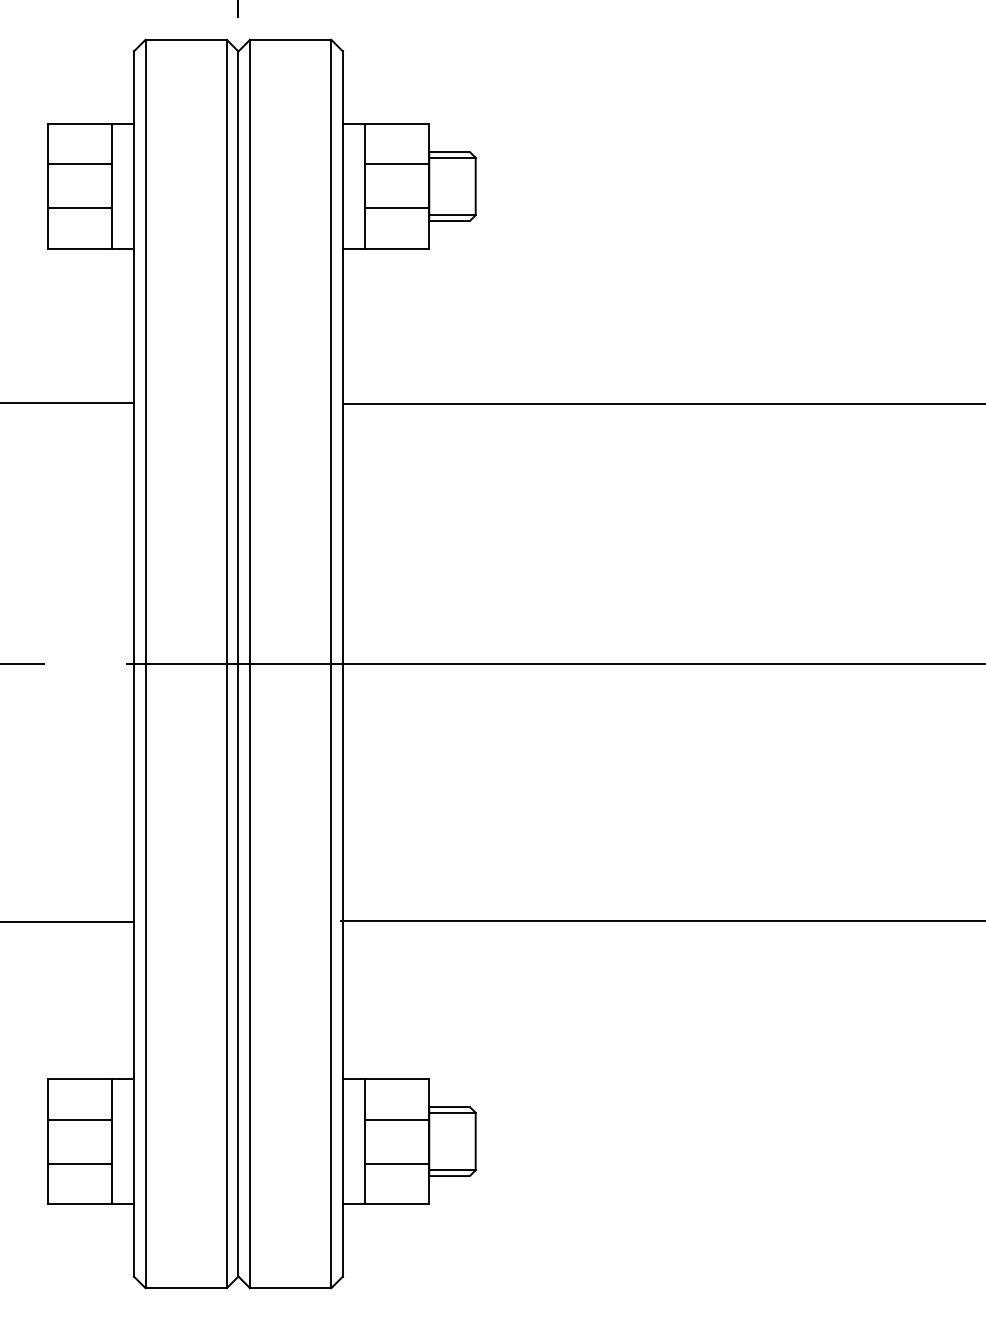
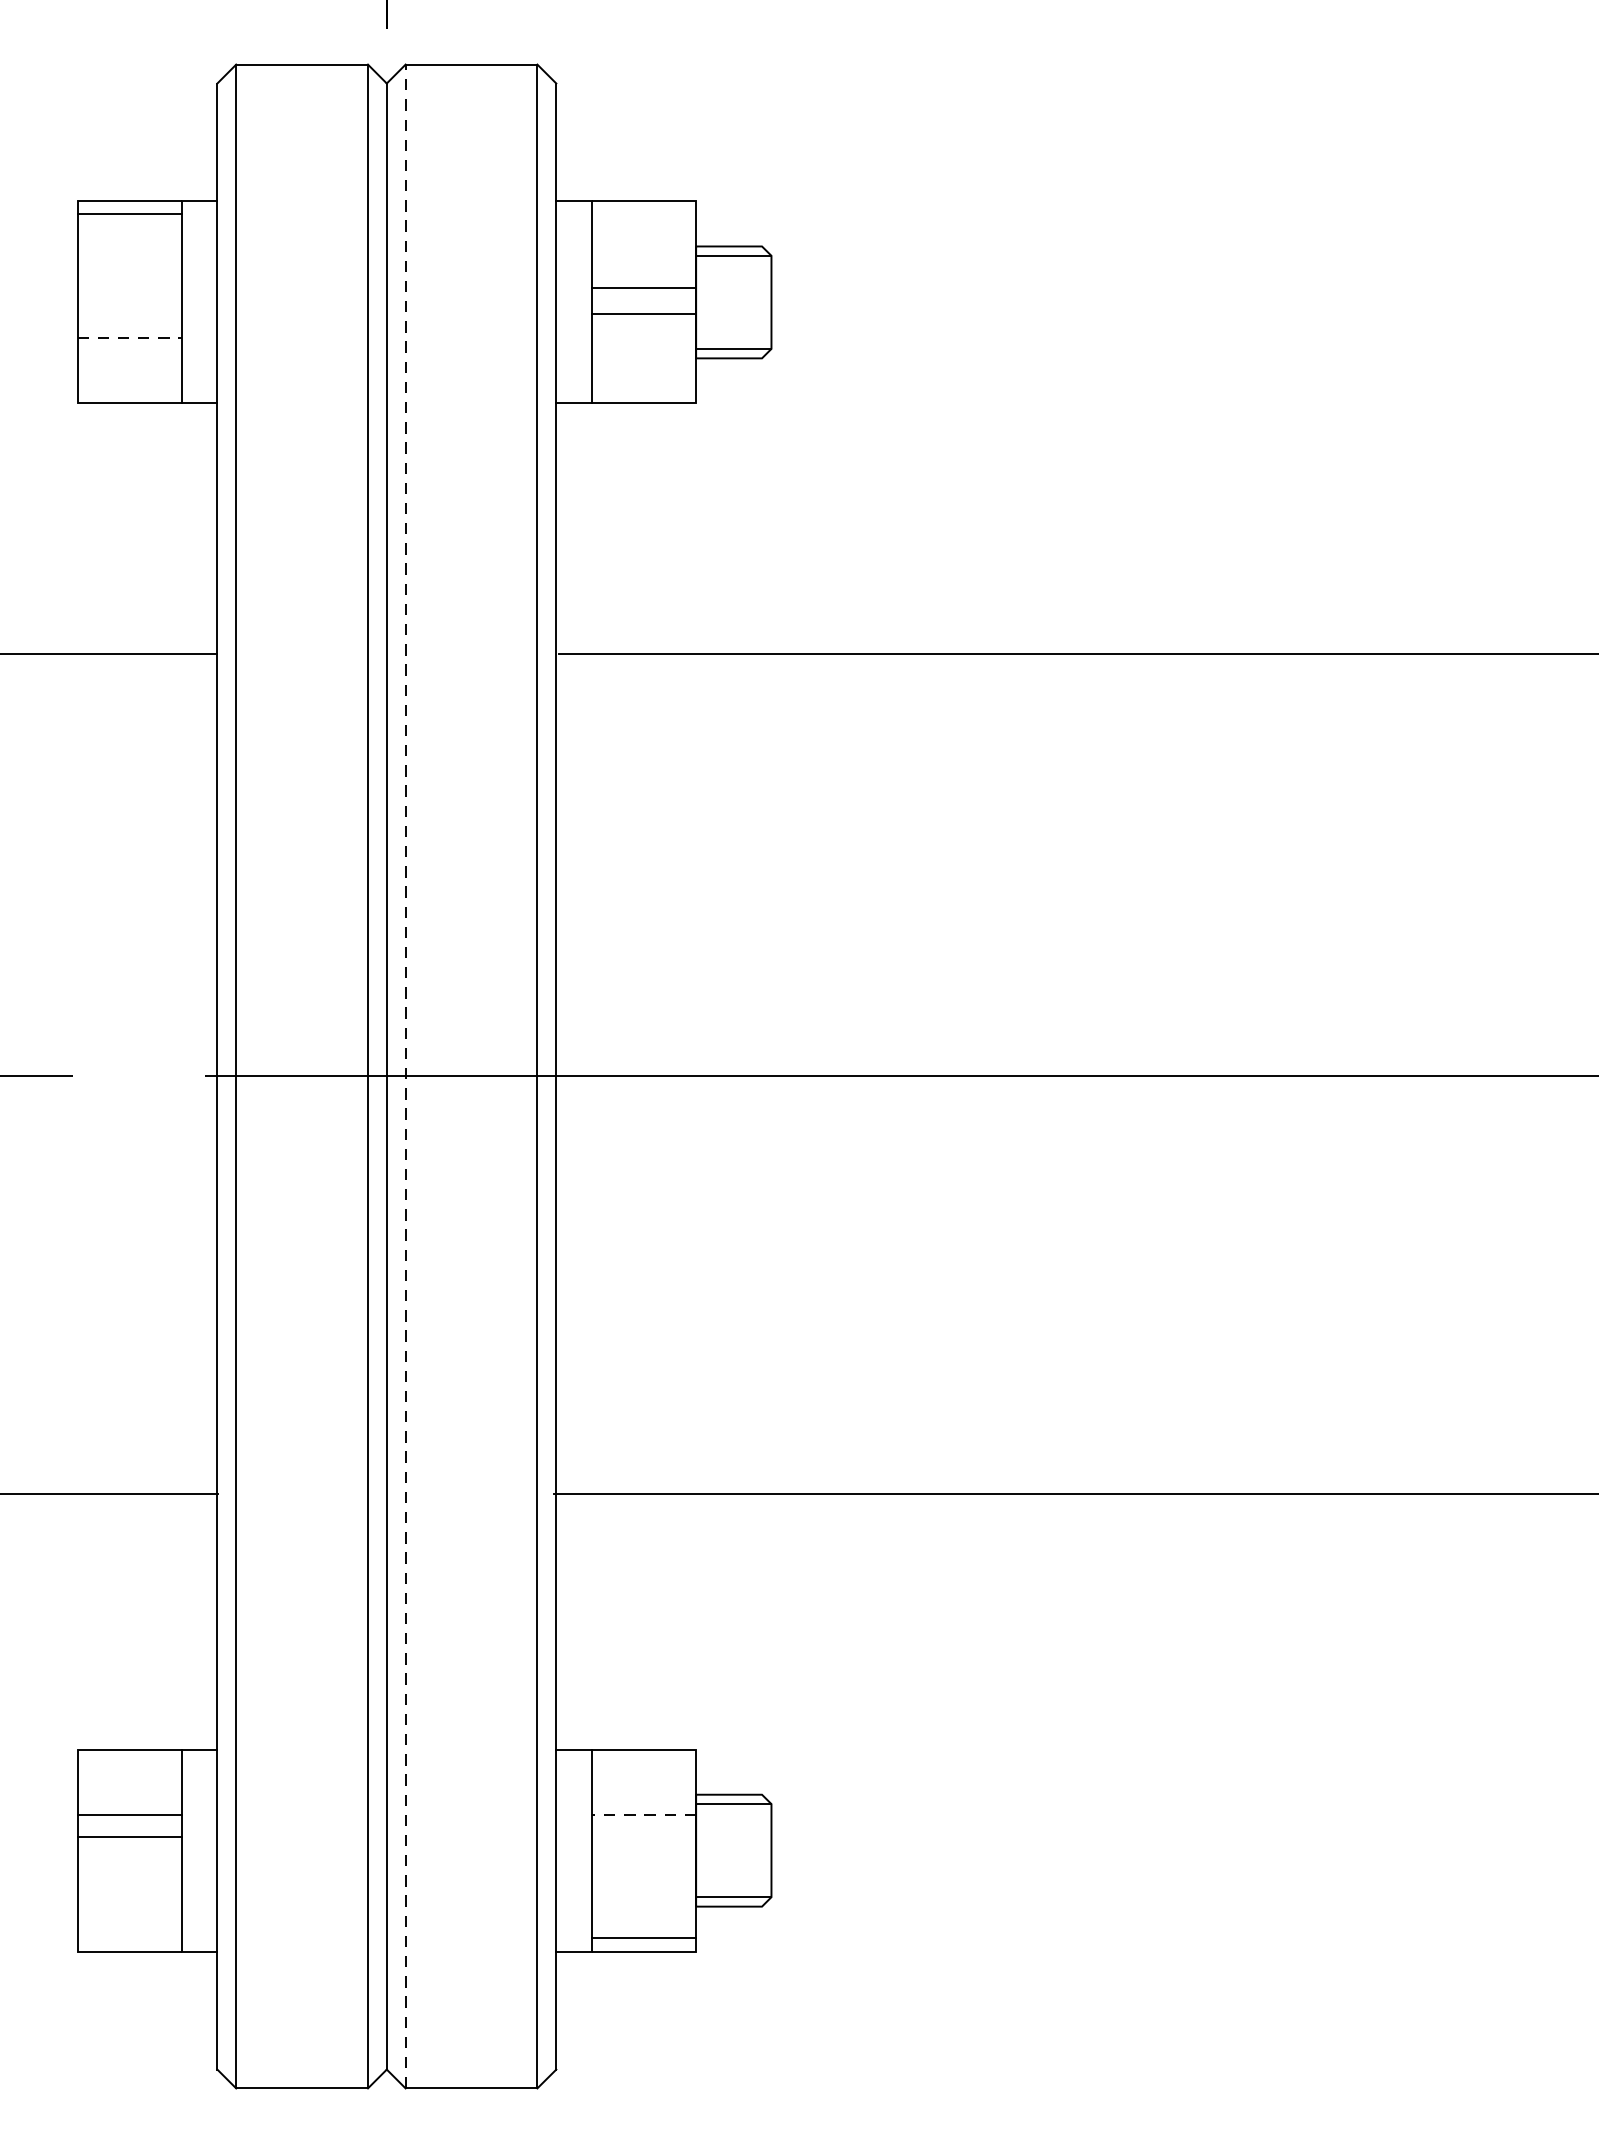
line: (79, 163) -> (129, 213), moved
line: (396, 163) -> (643, 313), moved
line: (80, 208) -> (130, 338), solid -> dashed
line: (396, 208) -> (643, 287), moved
line: (250, 663) -> (406, 1075), solid -> dashed
line: (396, 1119) -> (643, 1814), solid -> dashed
line: (79, 1164) -> (129, 1837), moved
line: (396, 1164) -> (643, 1938), moved

